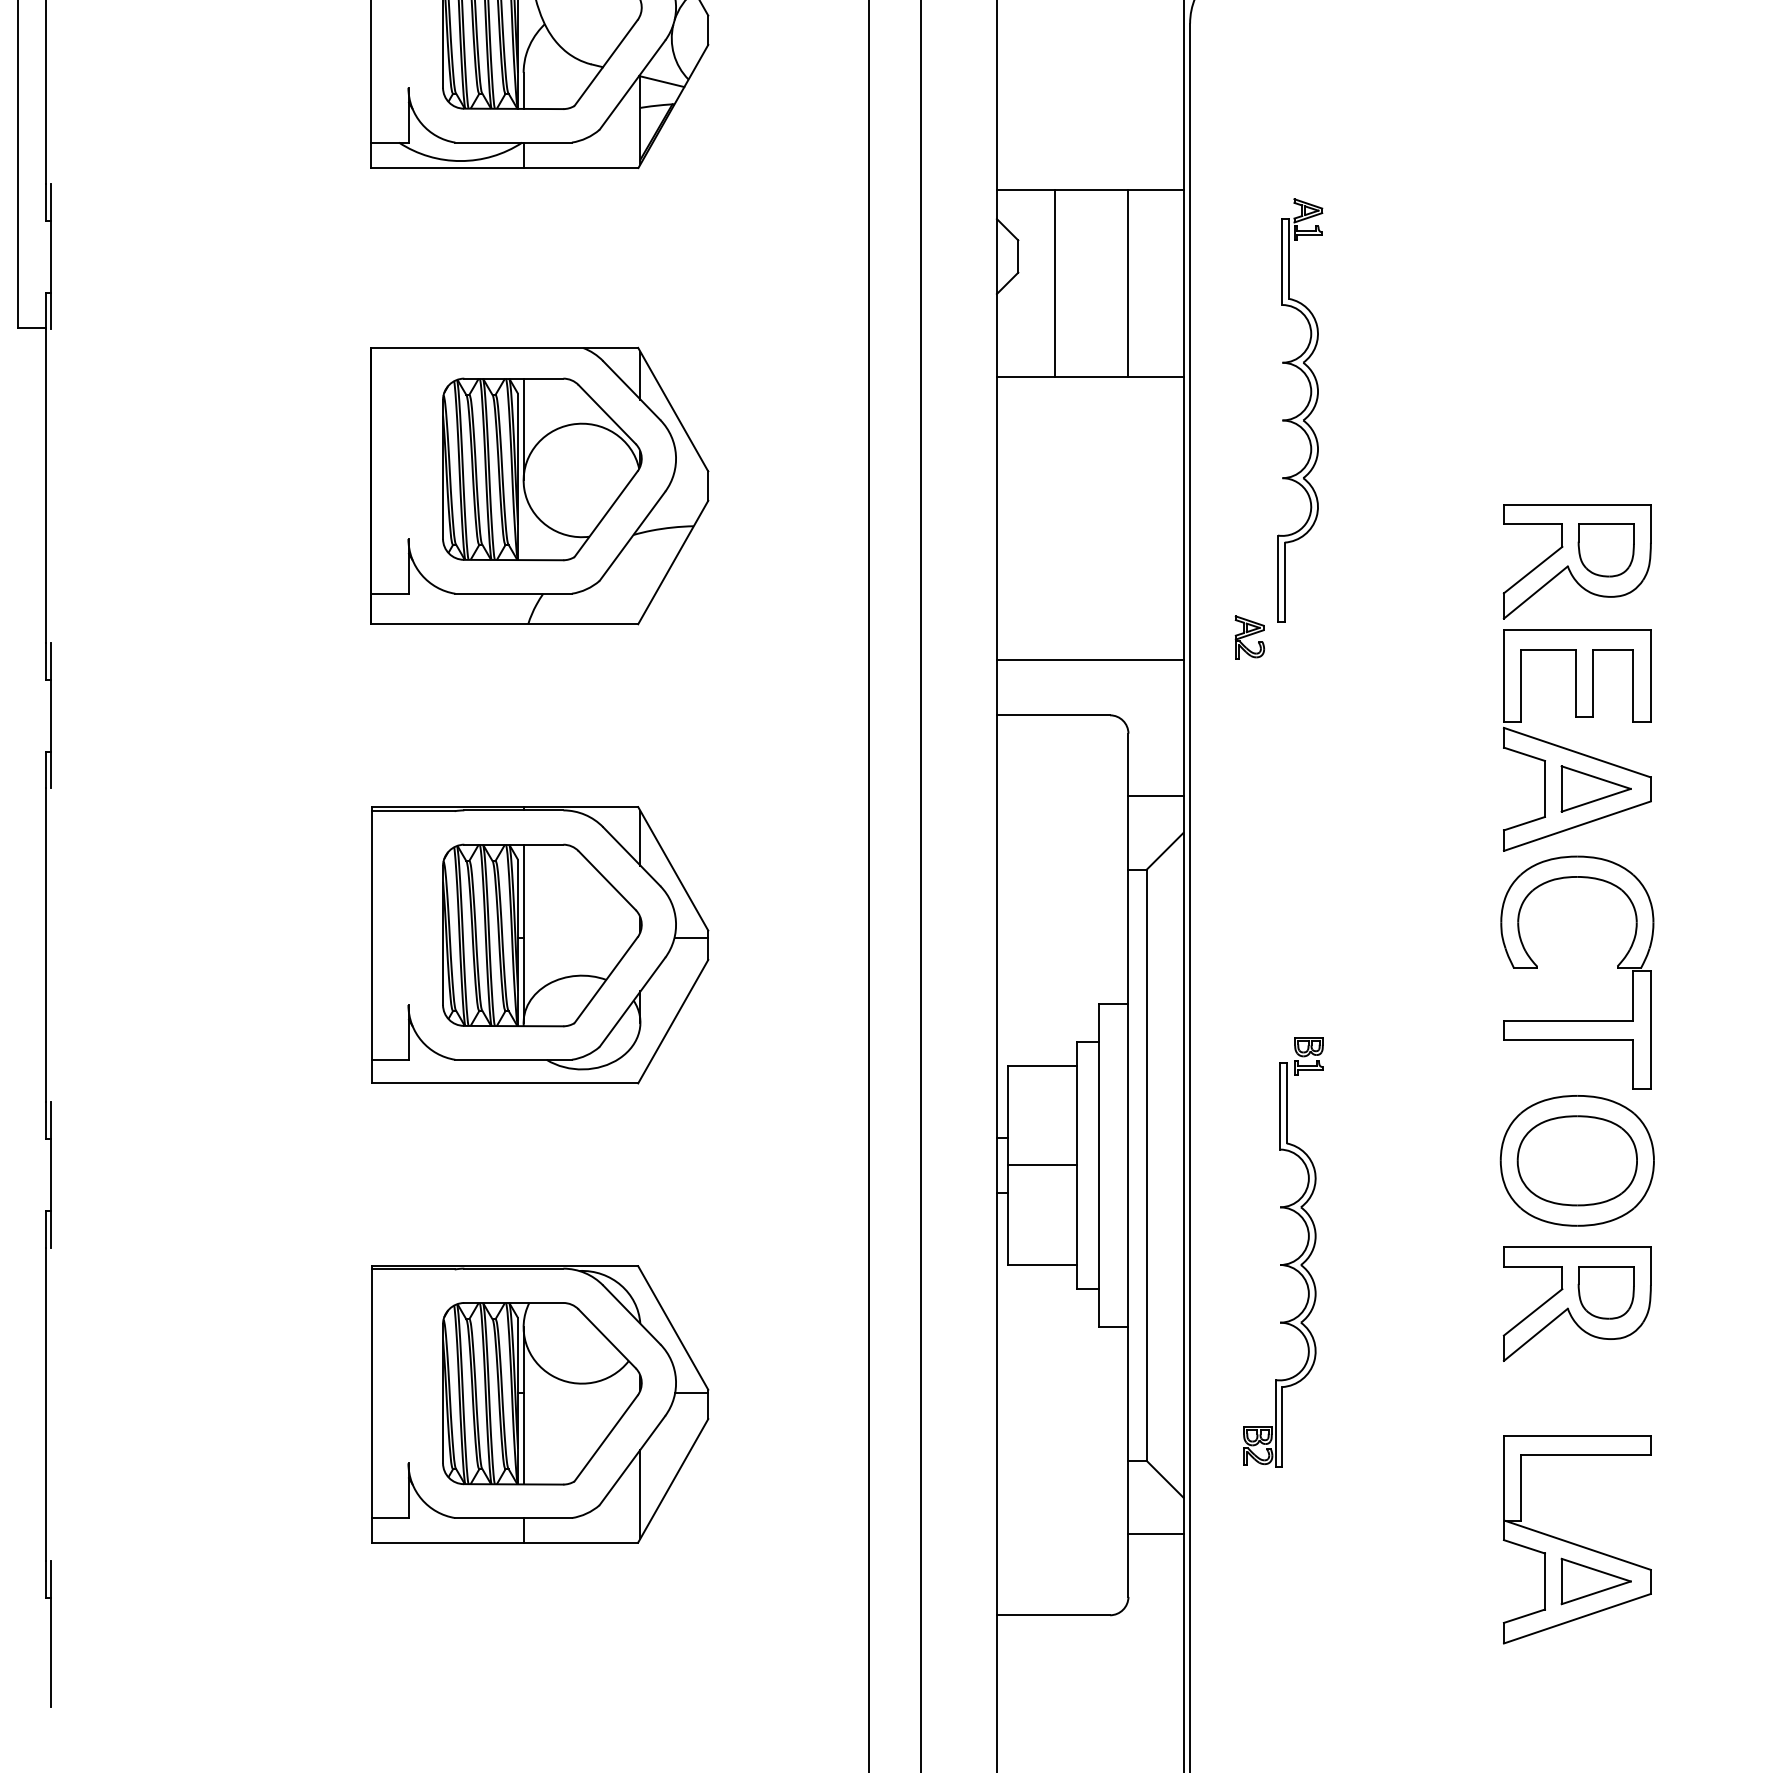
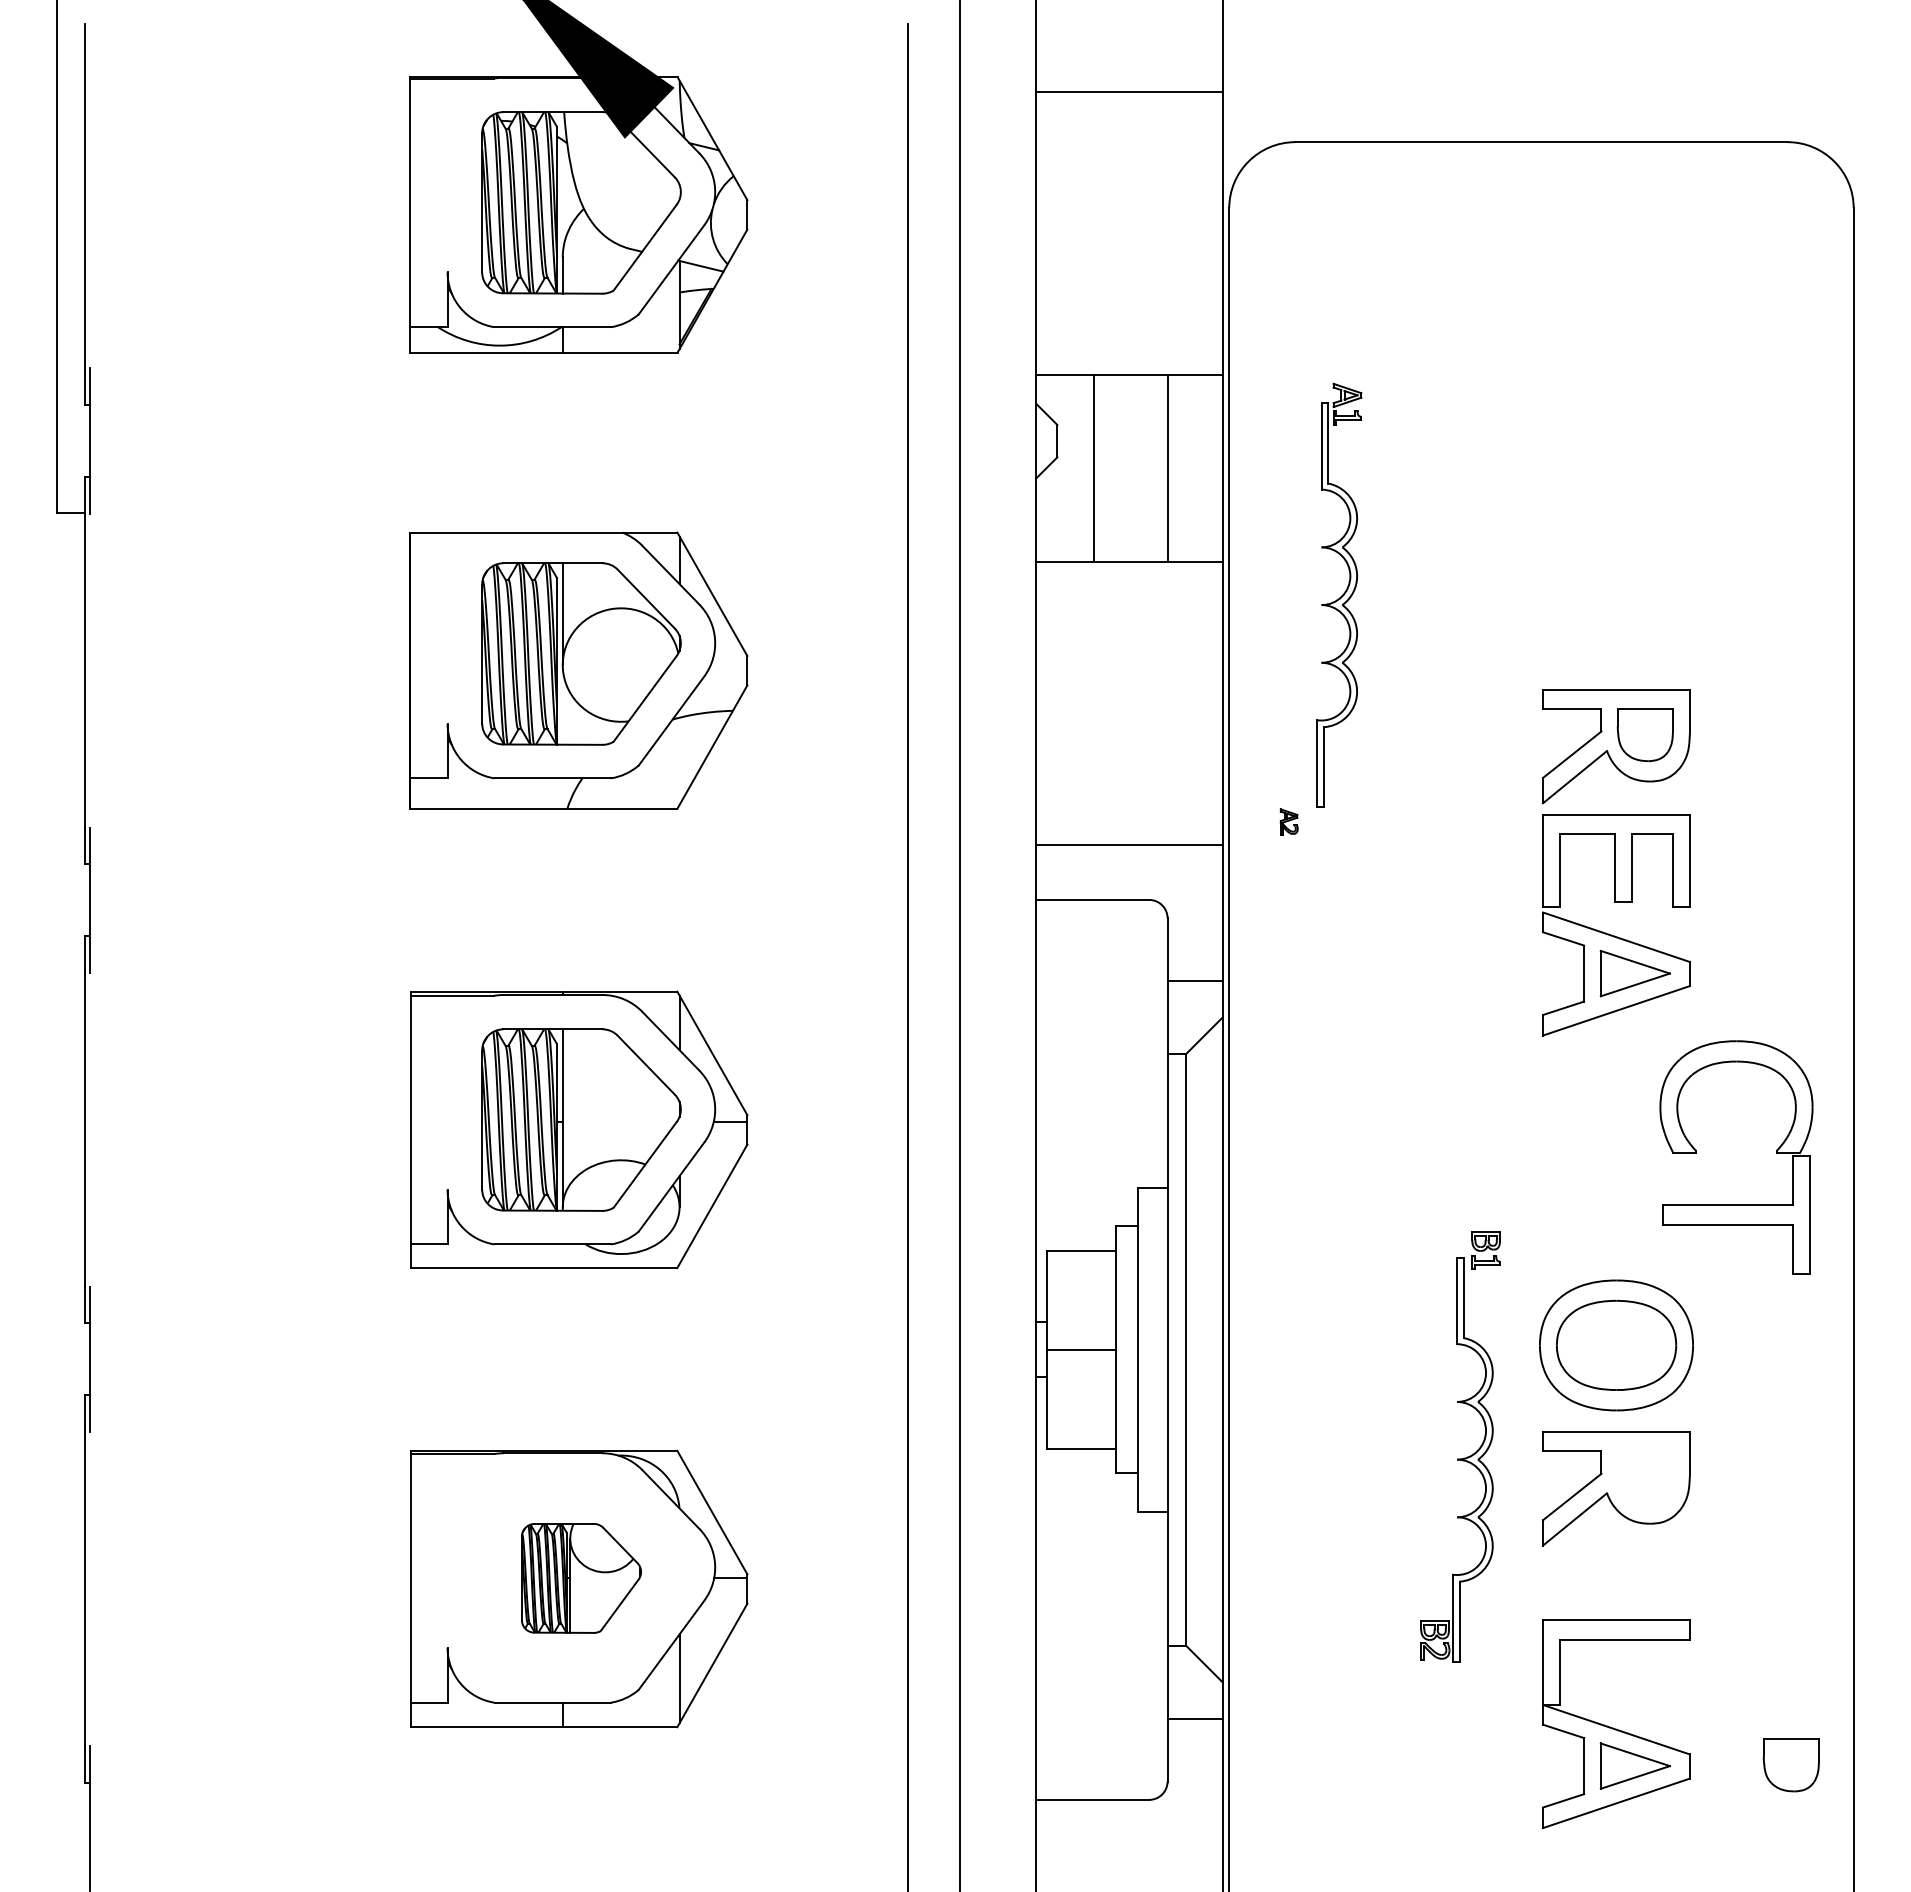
part: (1250, 636) -> (1289, 821), size x0.6
part: (1537, 968) -> (1696, 1153), moved
part: (1287, 1262) -> (1464, 1457), moved
part: (1605, 1292) -> (1790, 1765), moved
part: (542, 1393) -> (581, 1578), size x0.6

